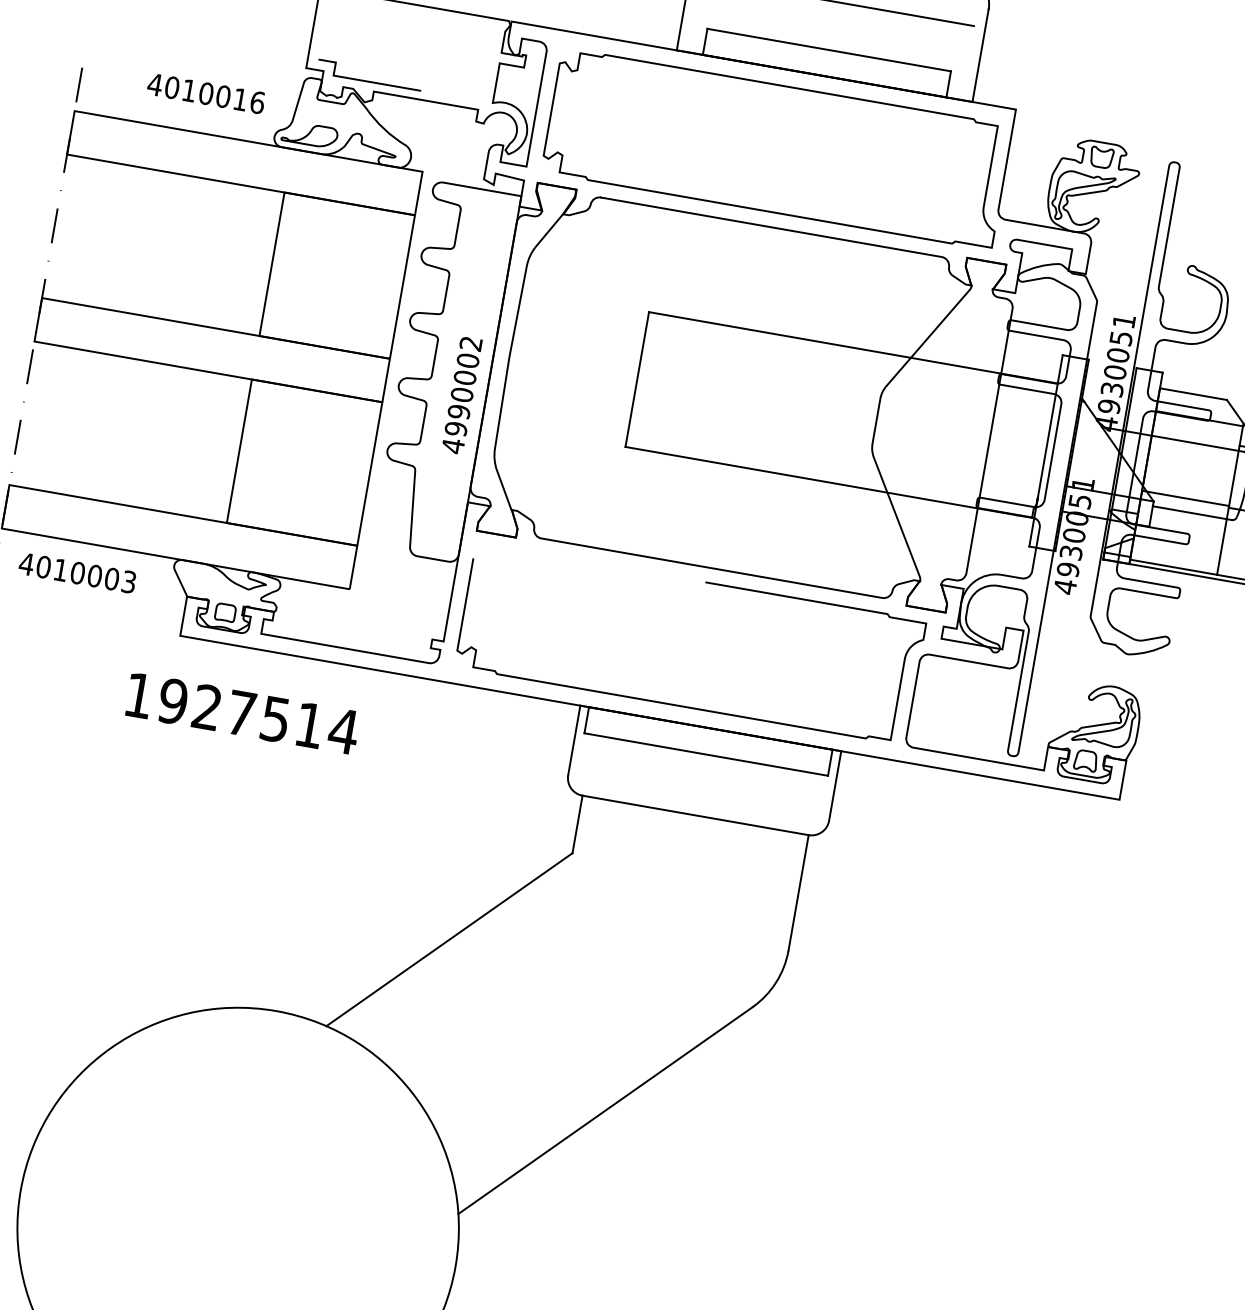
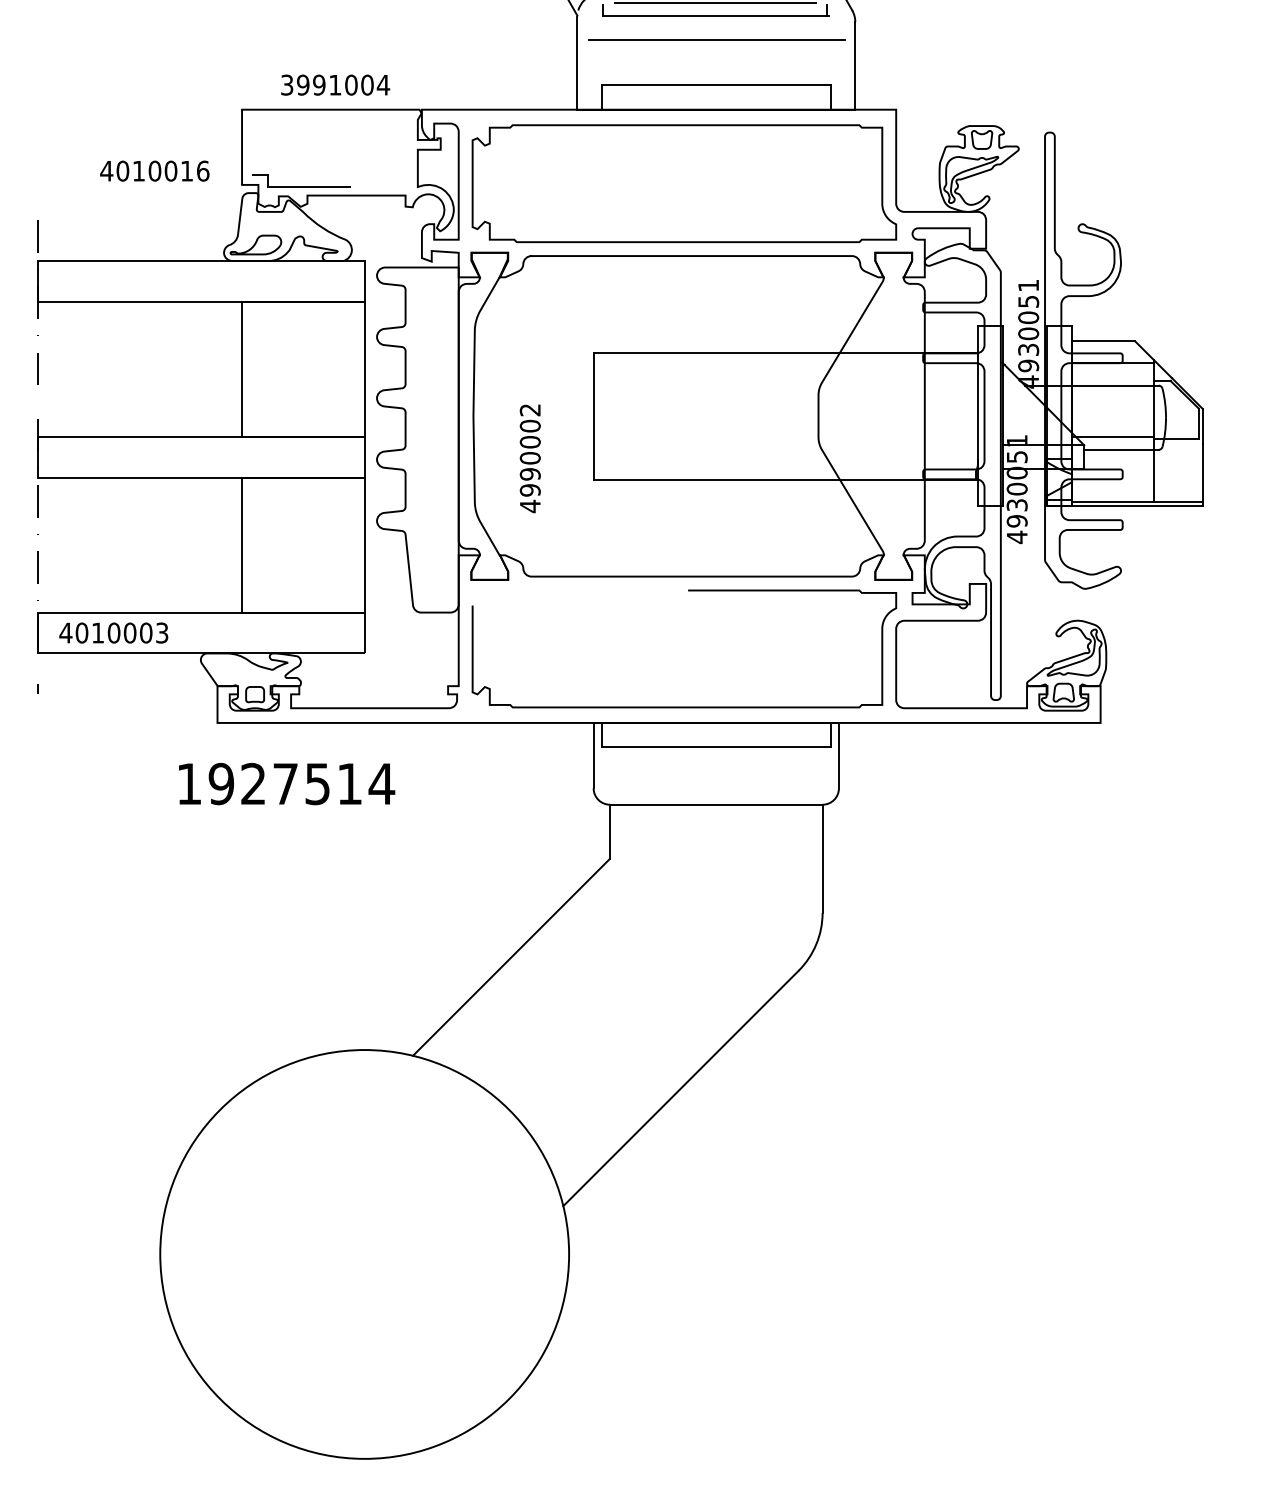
text: (205, 92) -> (154, 170), moved
text: (461, 395) -> (529, 458), moved
text: (77, 572) -> (113, 632), moved

